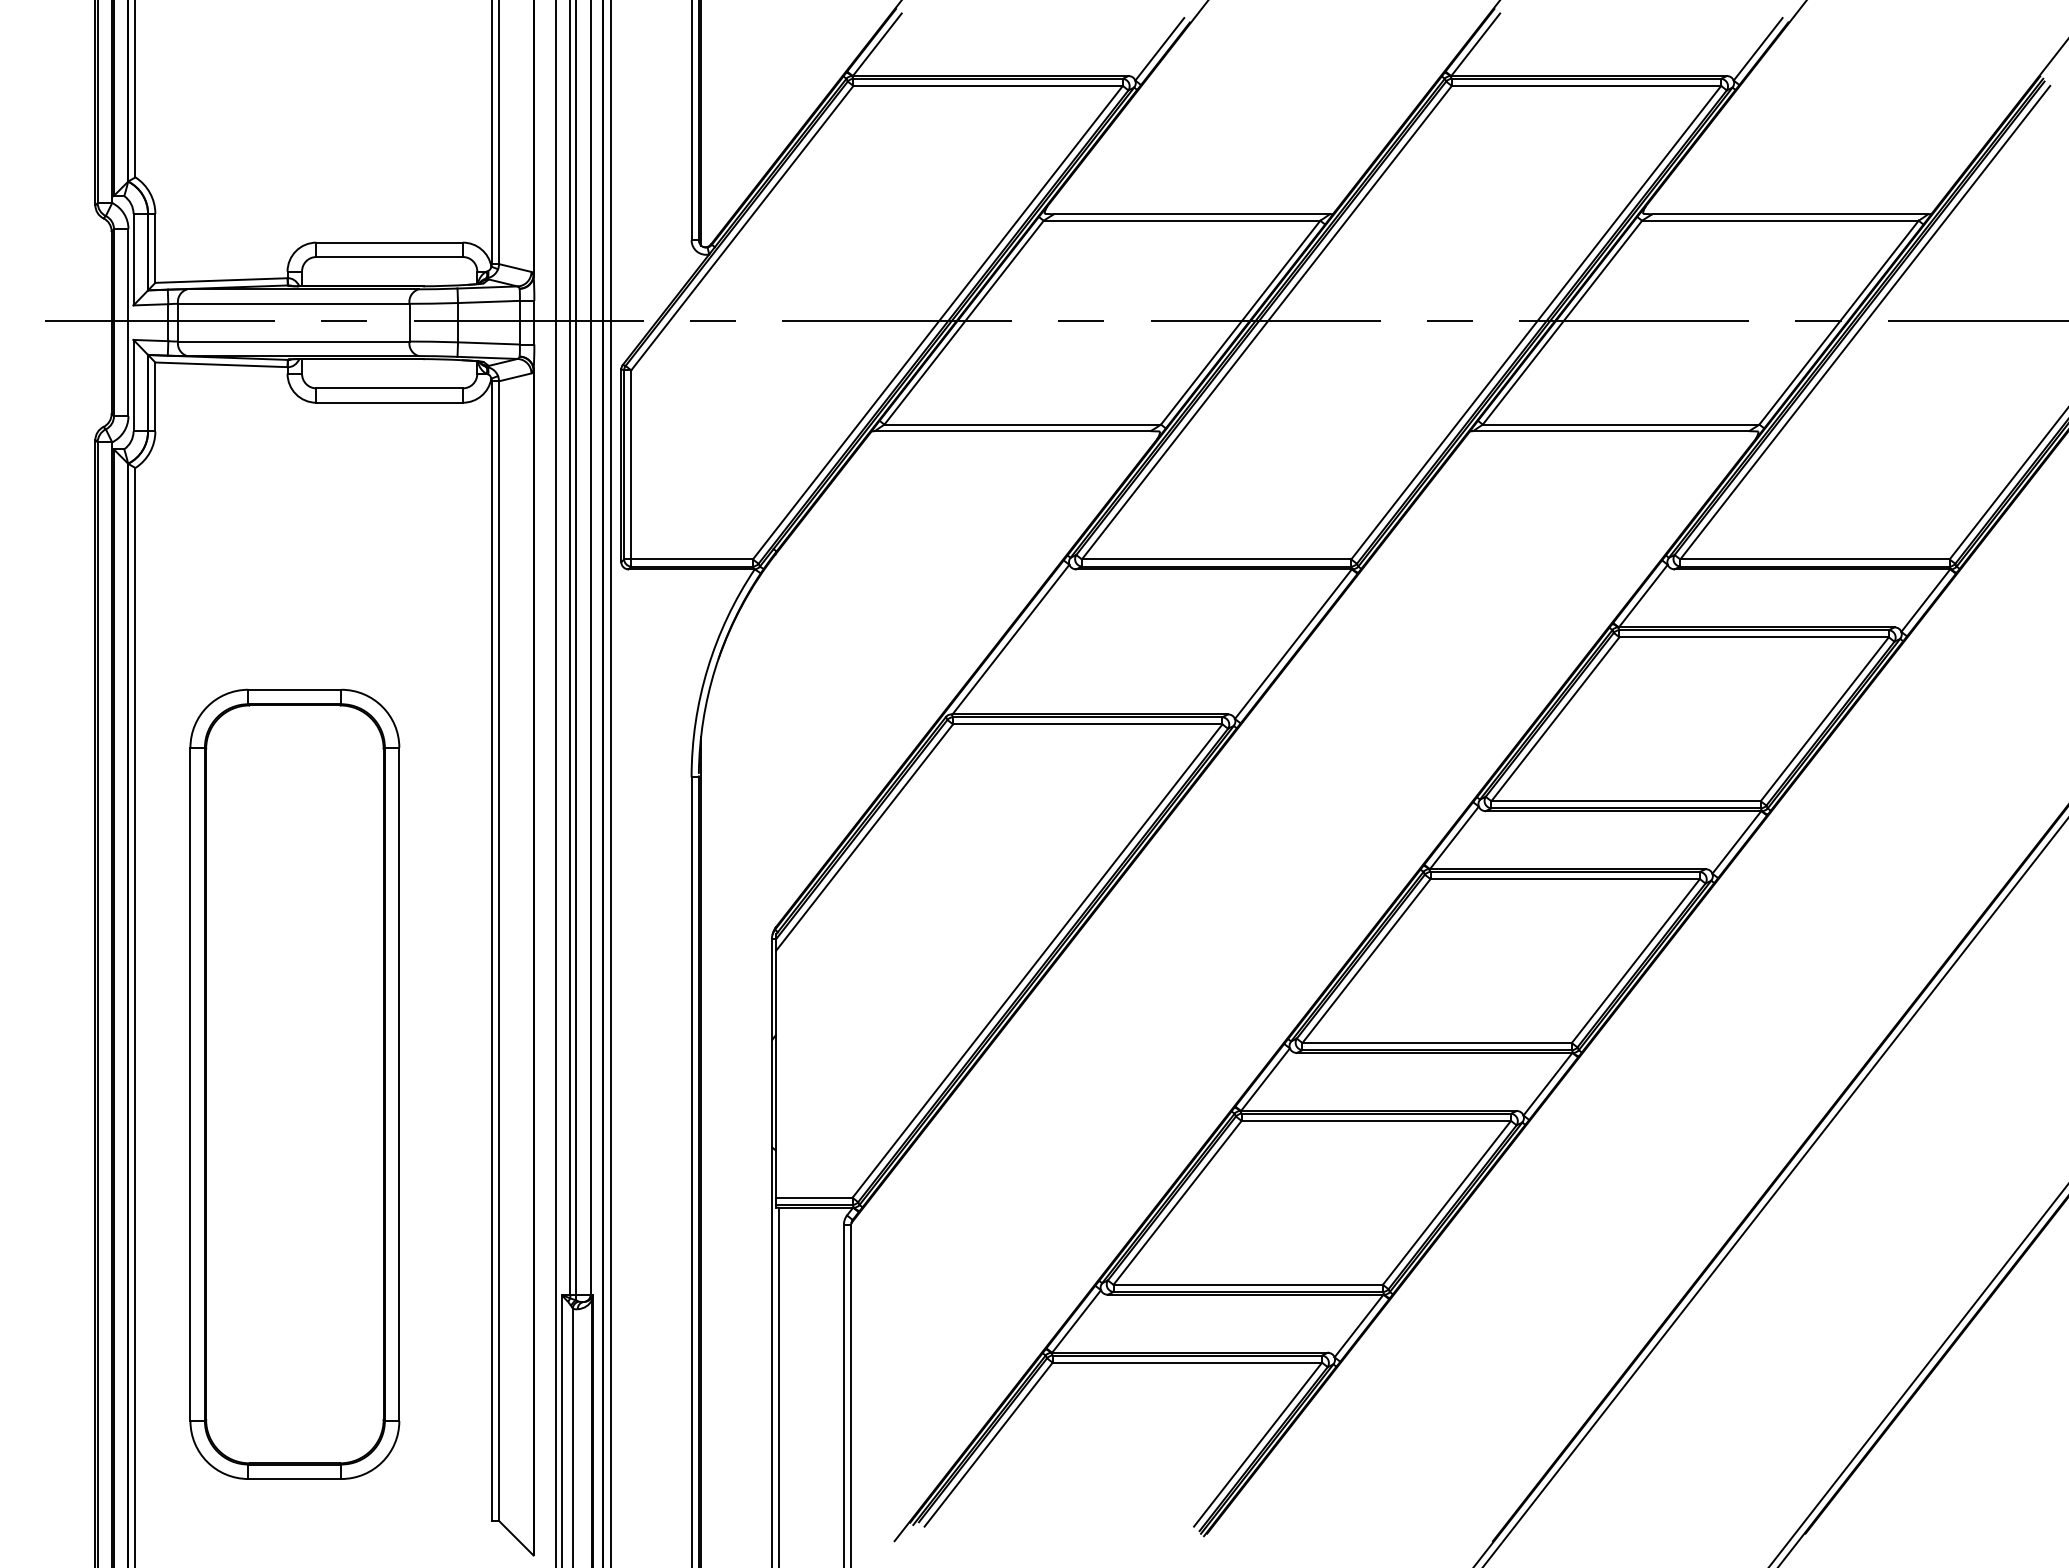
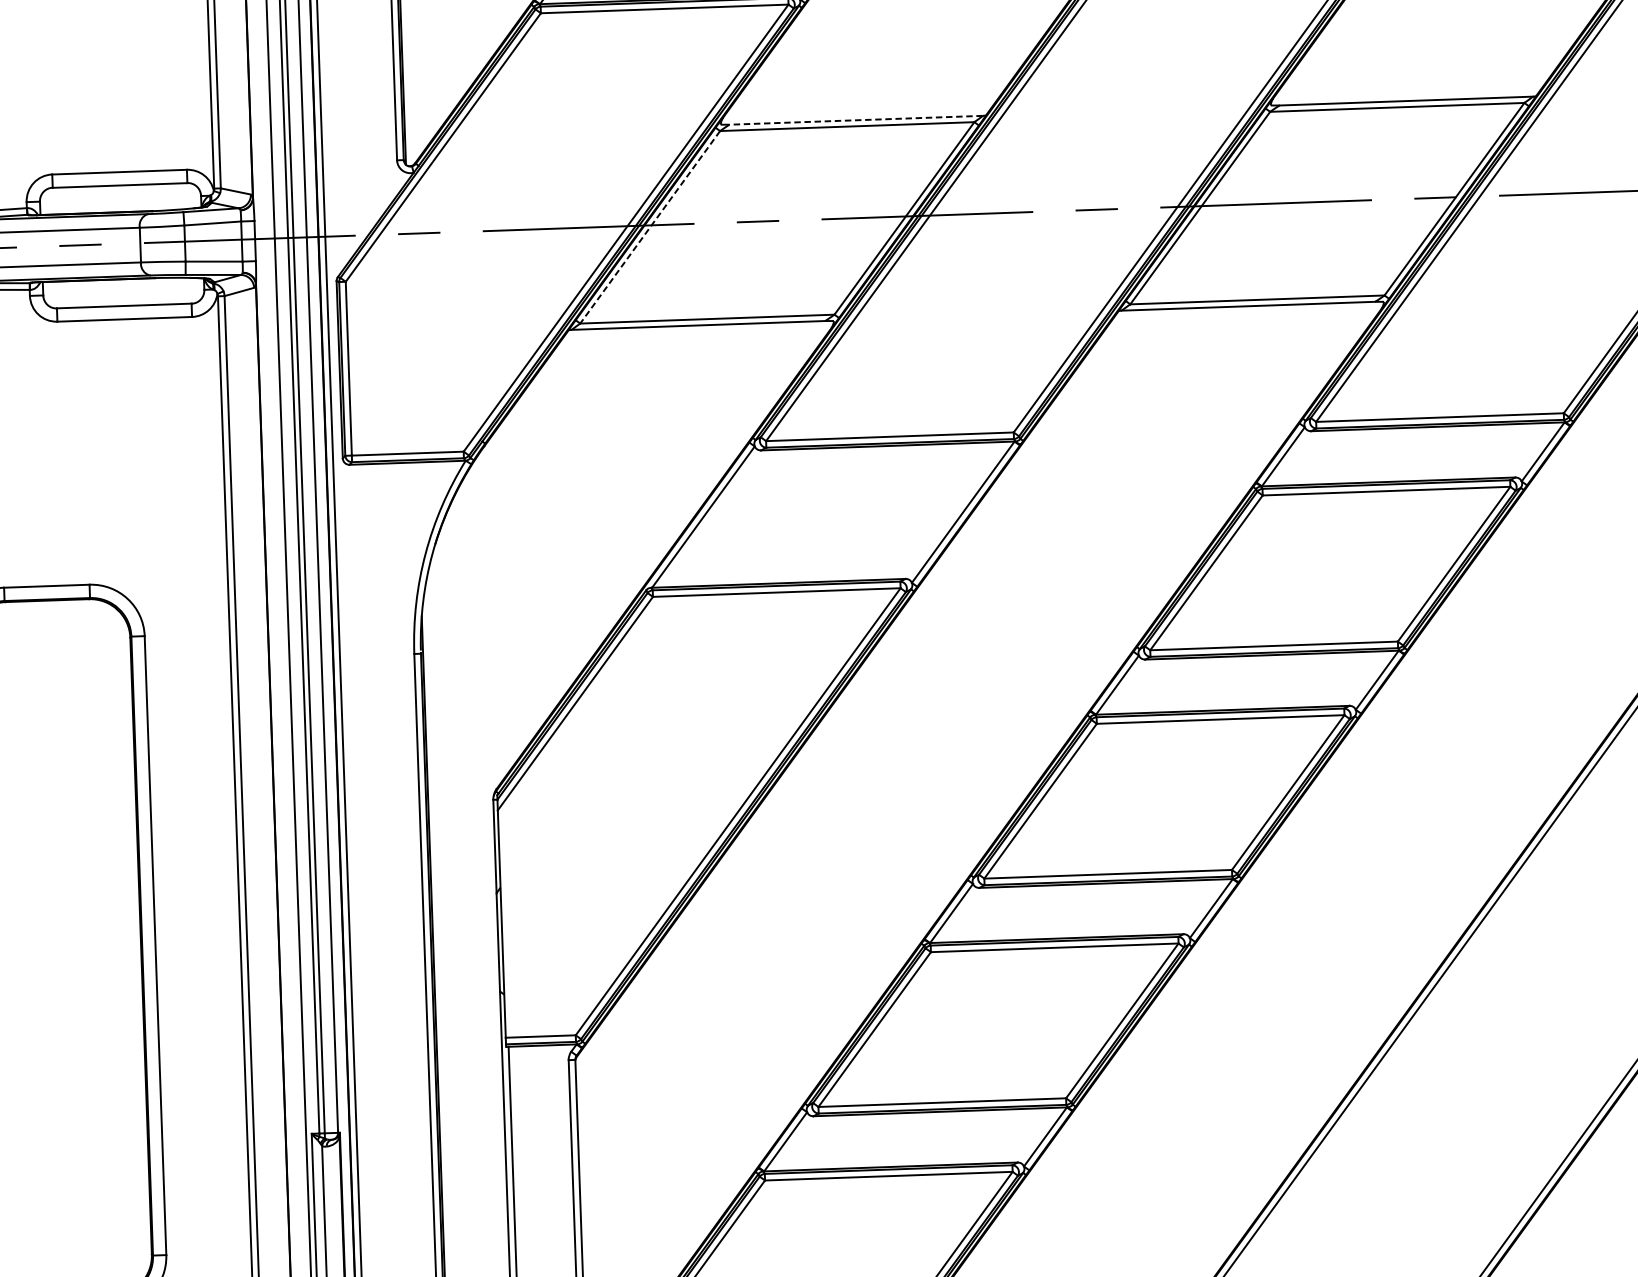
line: (1191, 214) -> (855, 120), solid -> dashed
line: (963, 323) -> (649, 228), solid -> dashed

